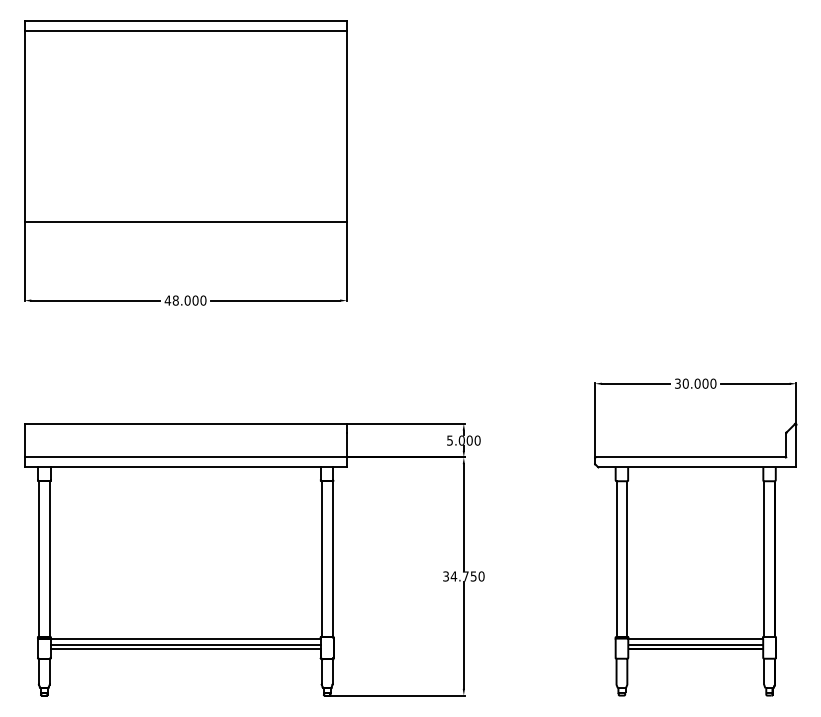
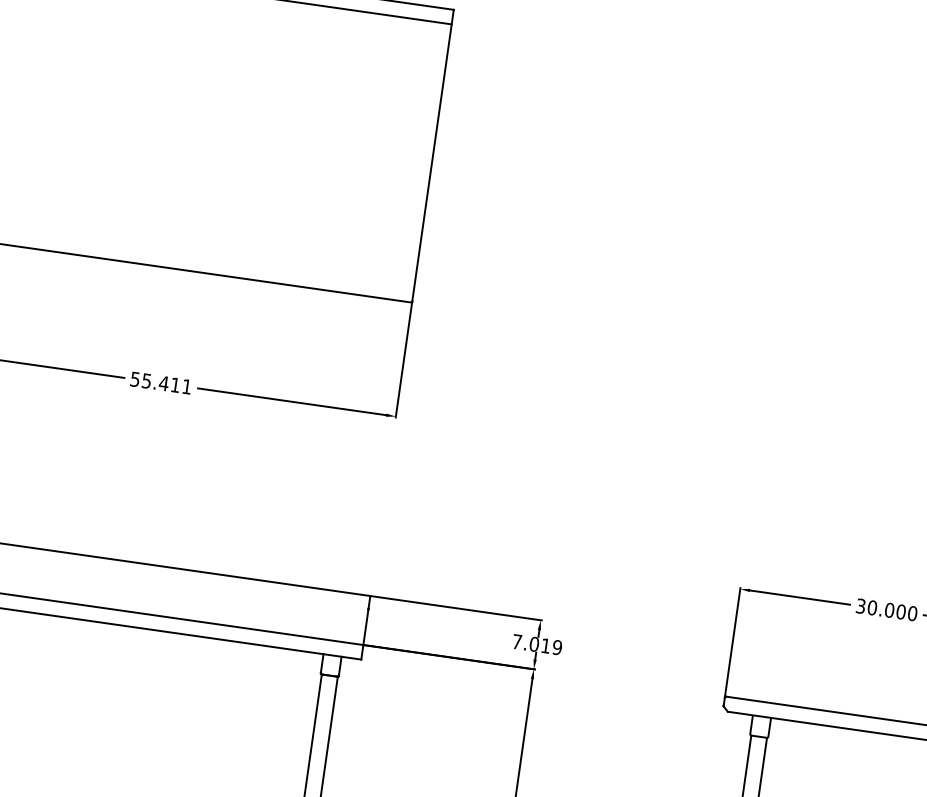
text: (185, 300) -> (160, 382), 48.000 -> 55.411
text: (463, 440) -> (536, 644), 5.000 -> 7.019

